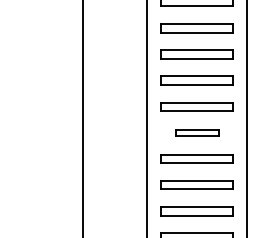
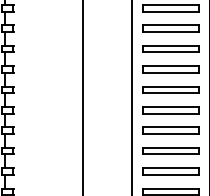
part: (196, 133) -> (170, 110), size x1.67

